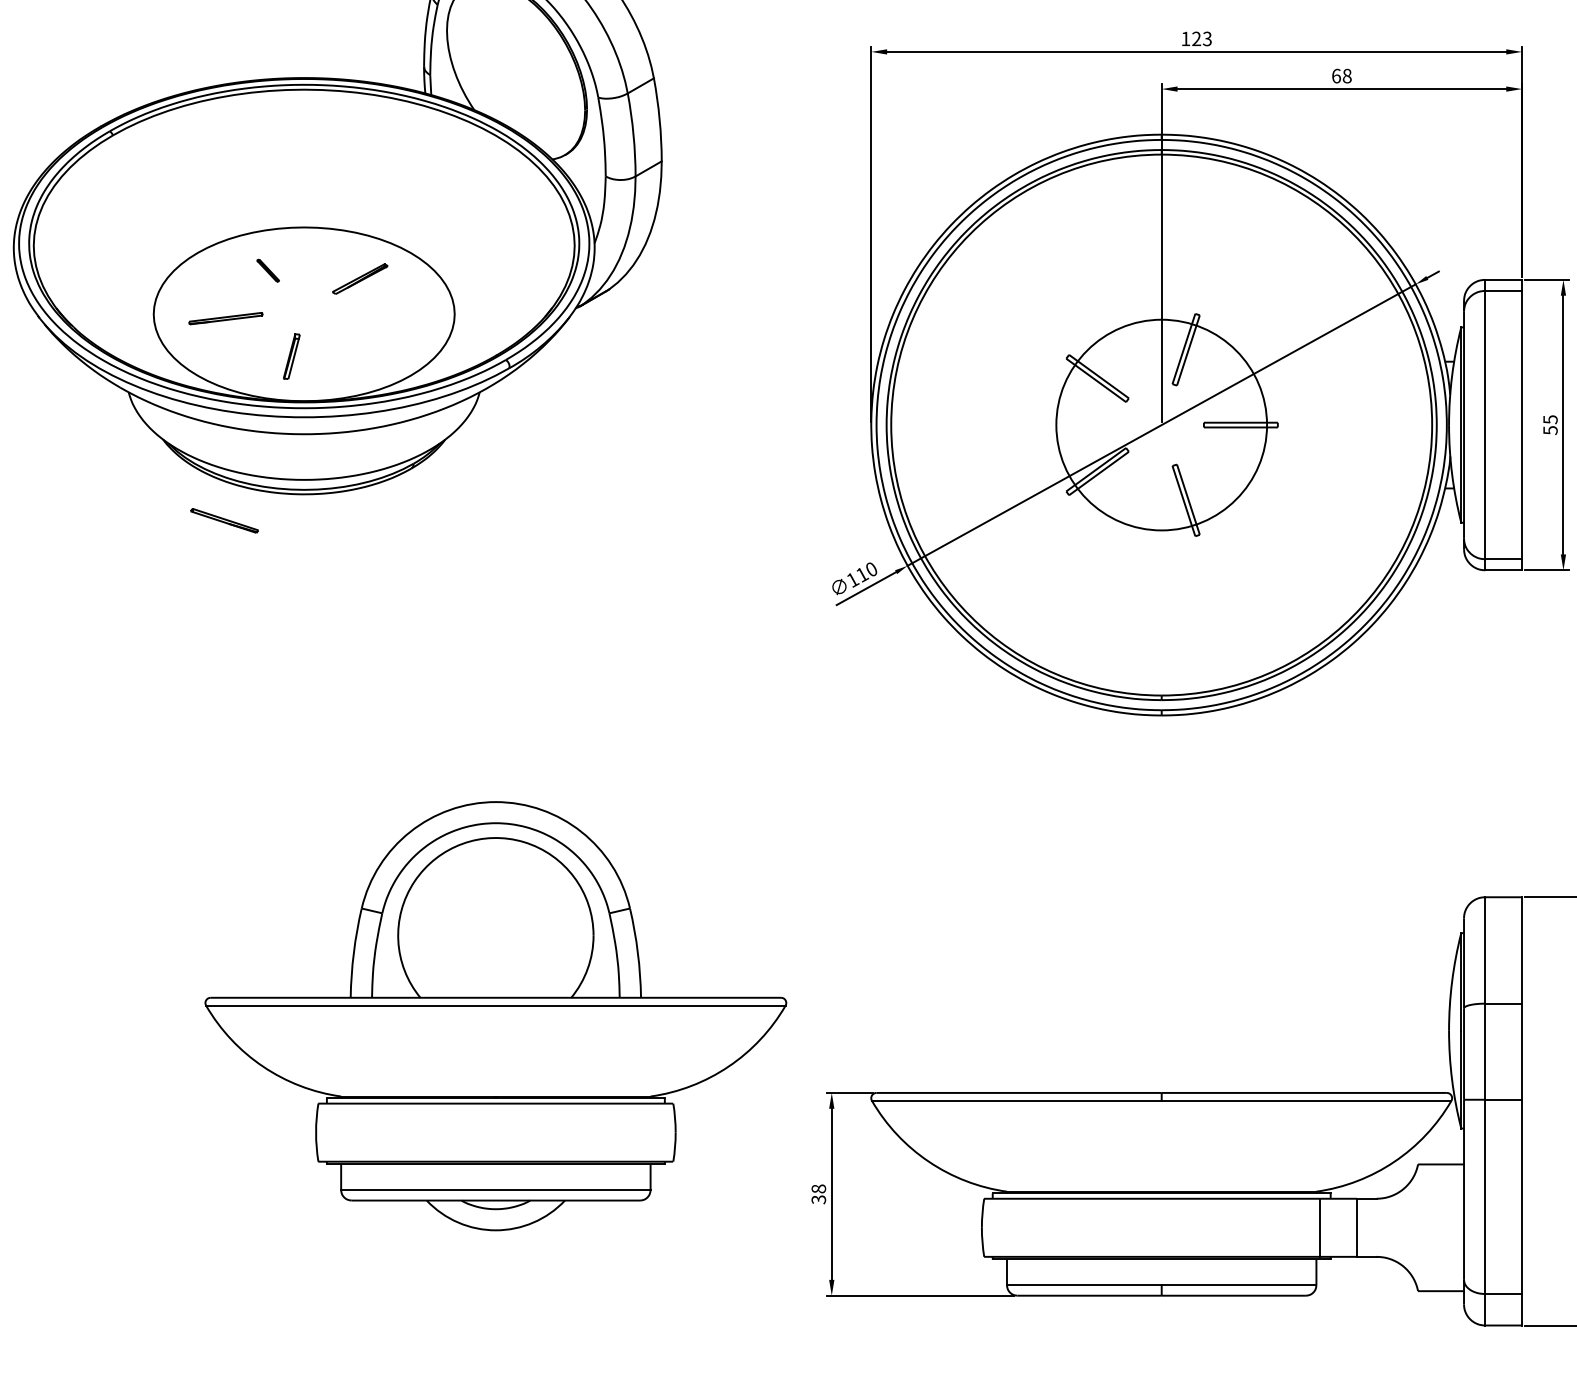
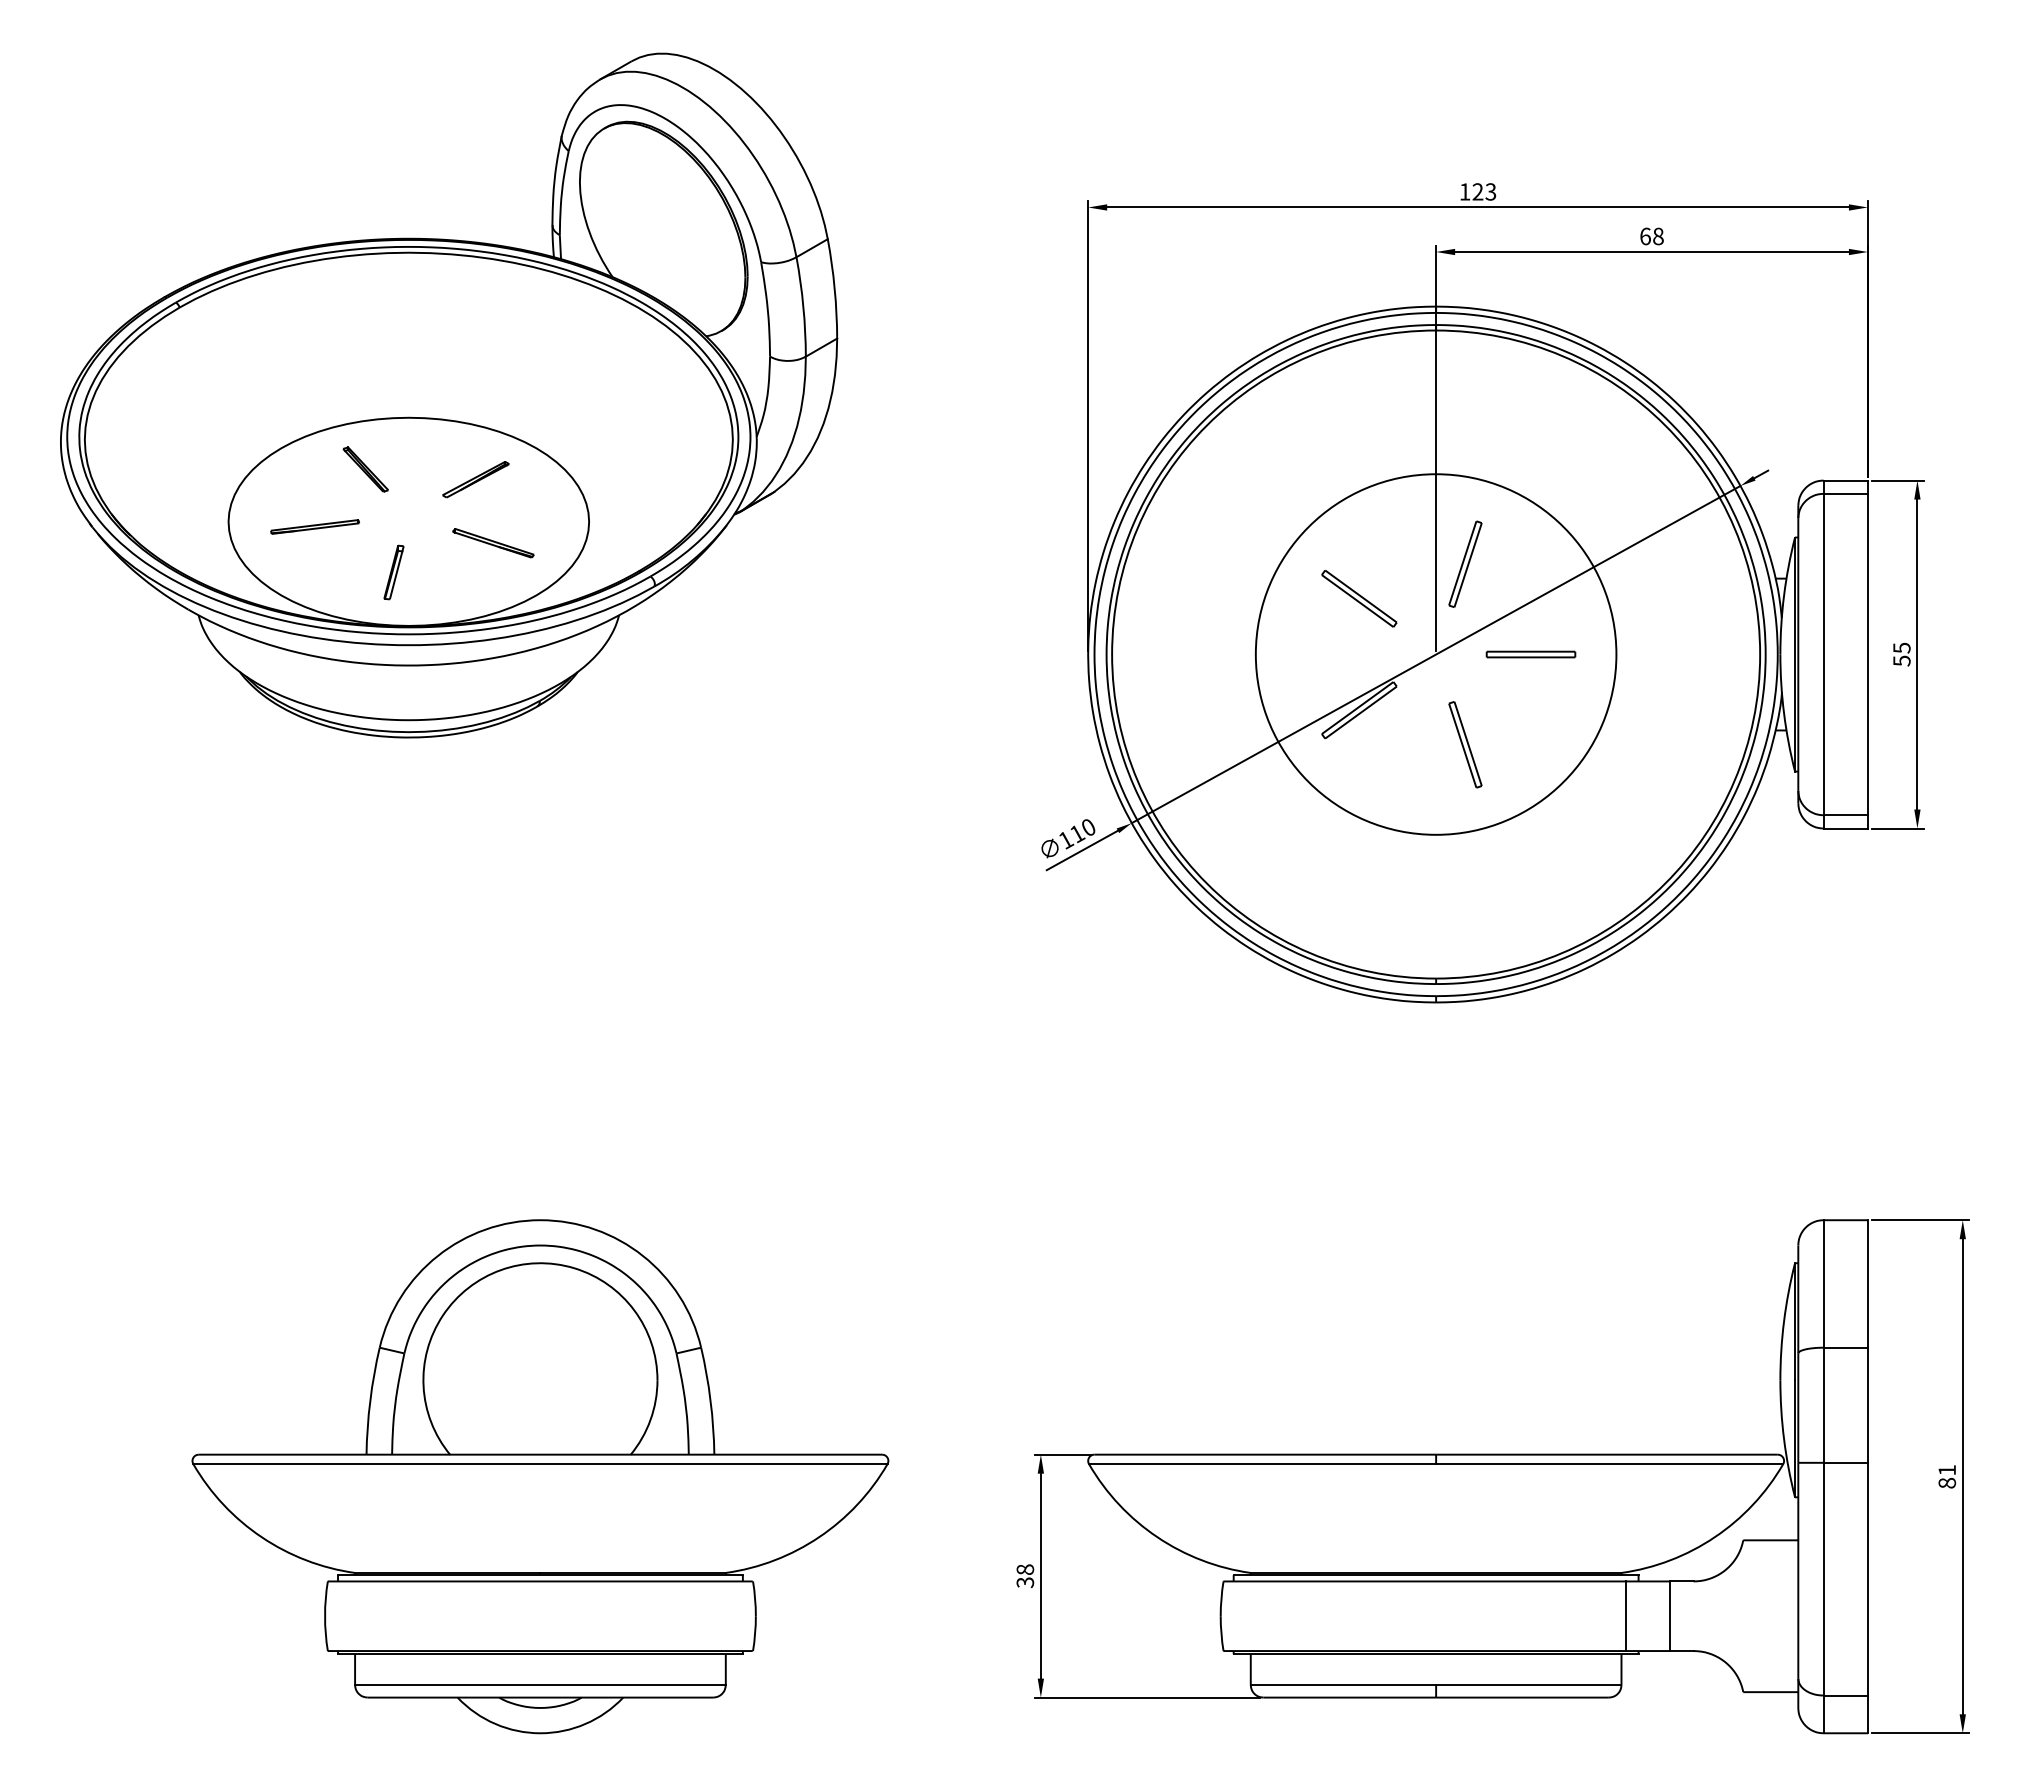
part: (268, 270) -> (365, 469), size x1.67
circle: (1161, 425) -> (1435, 654), size x1.43
part: (224, 521) -> (493, 543), moved
part: (495, 1016) -> (540, 1476), moved

